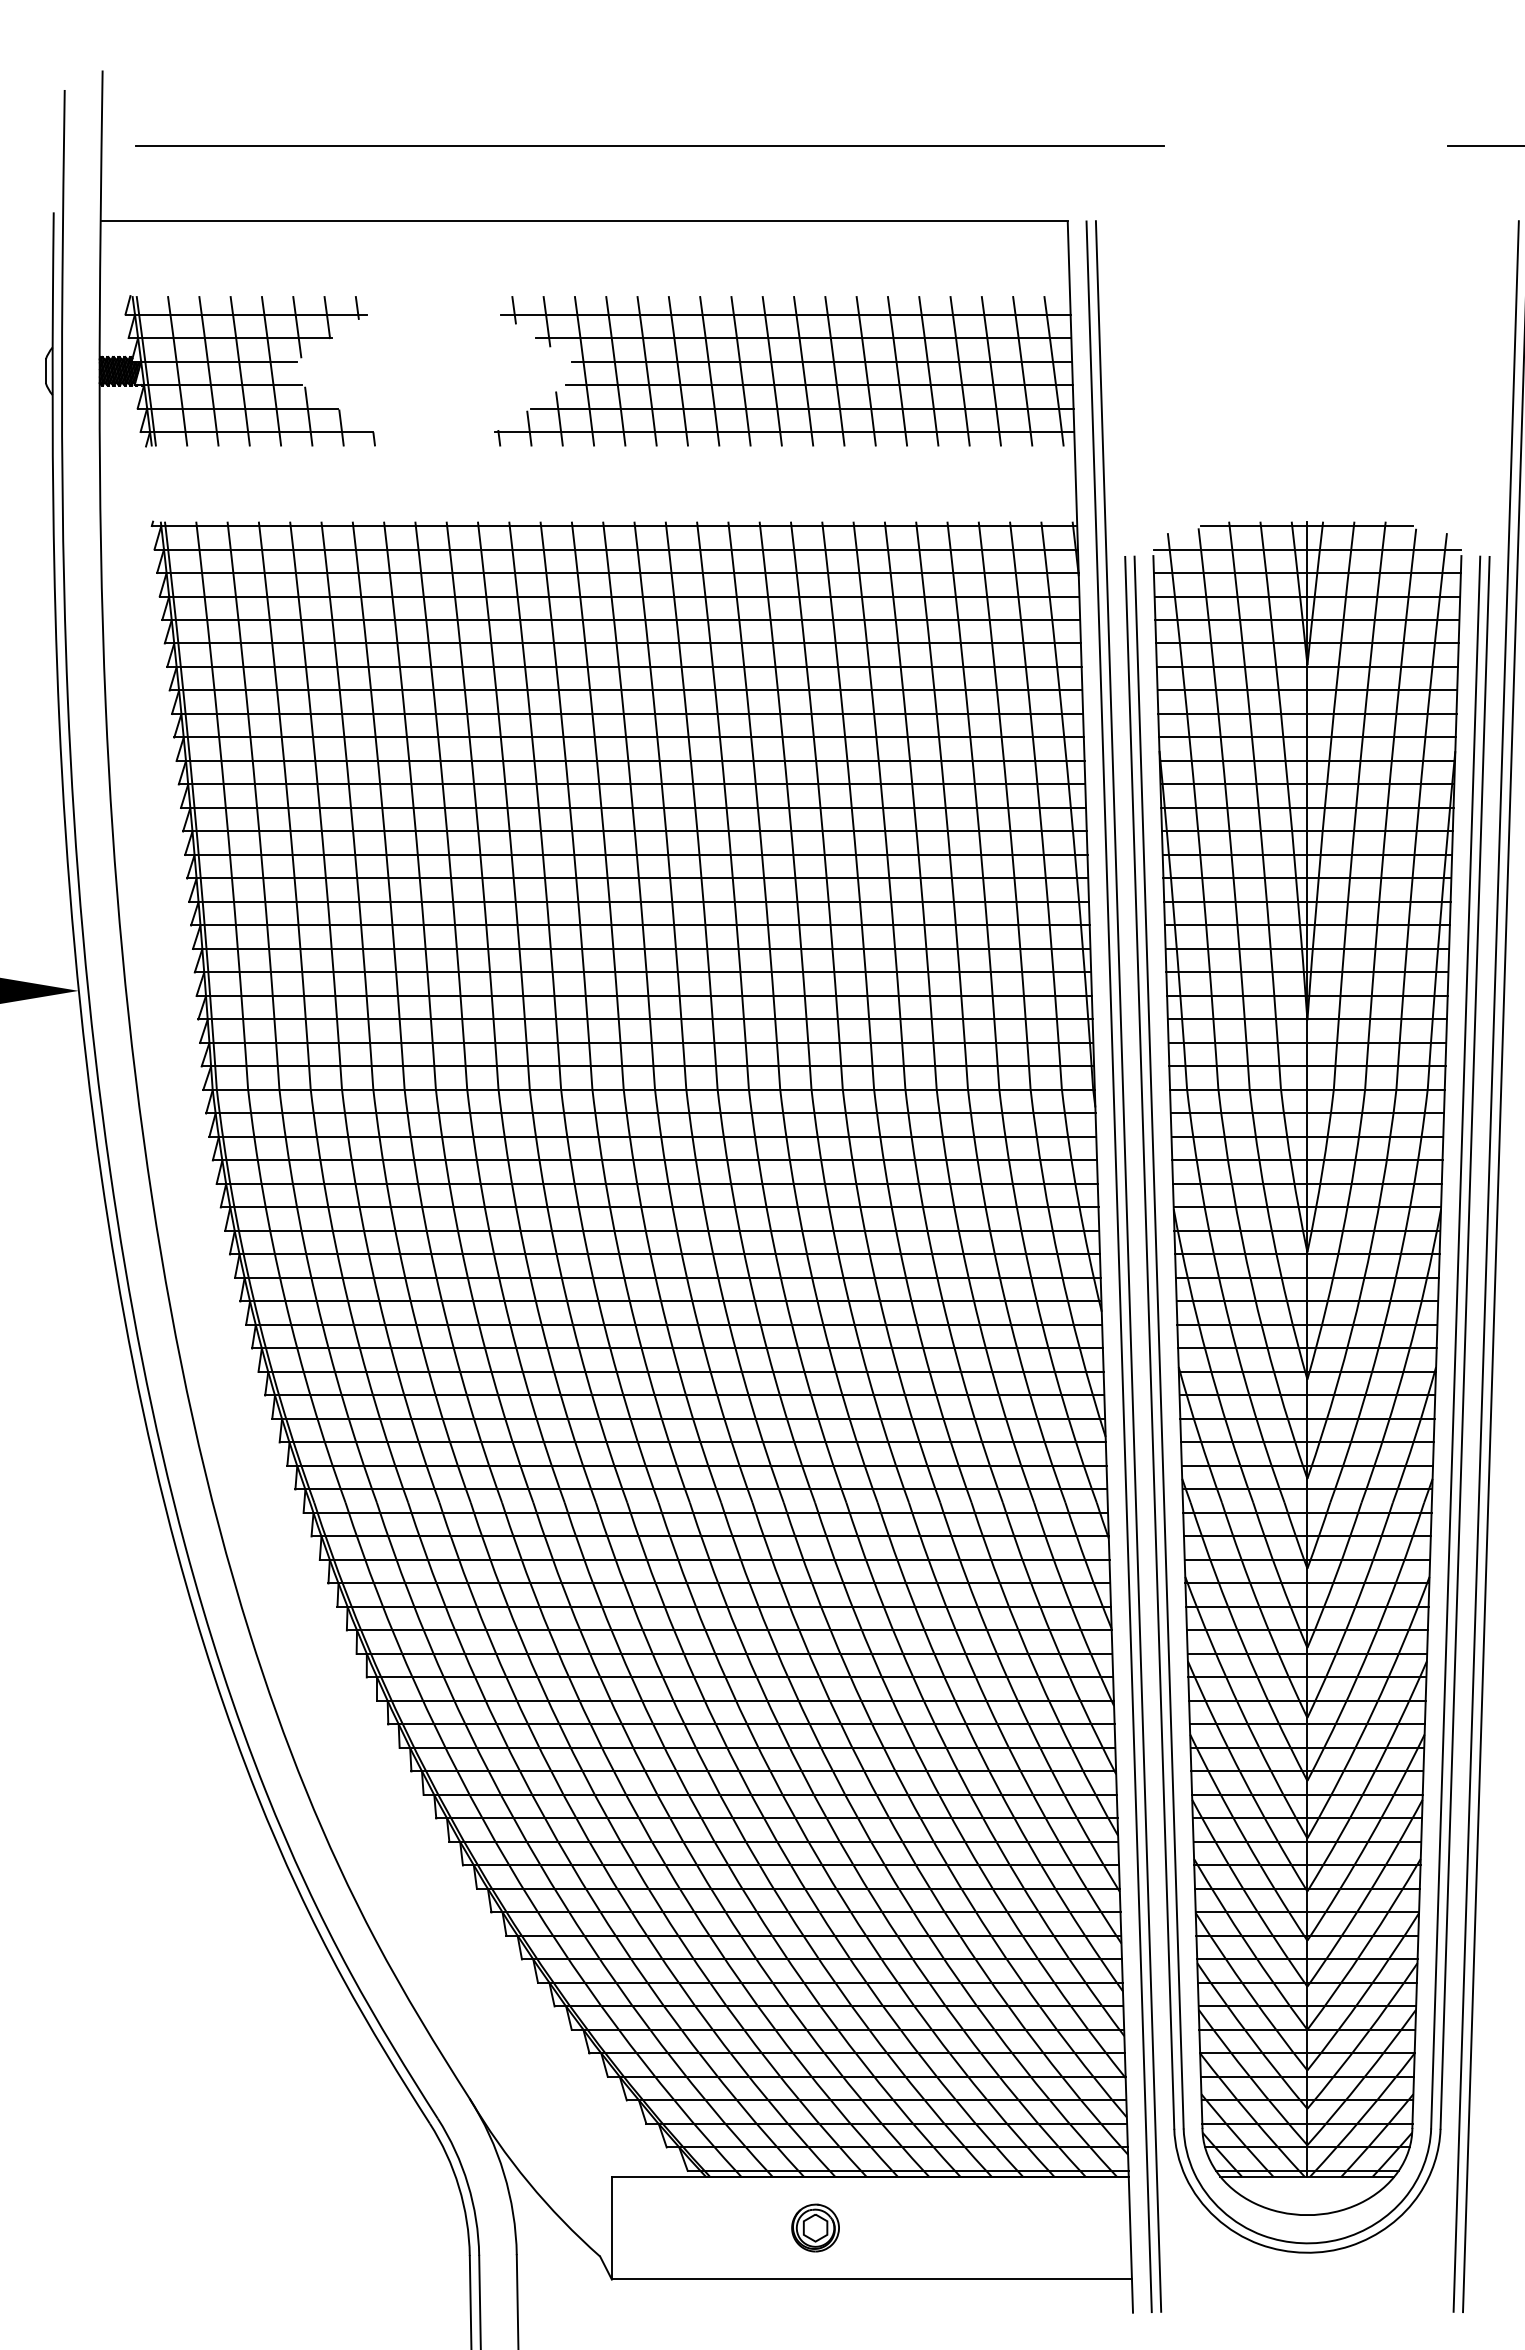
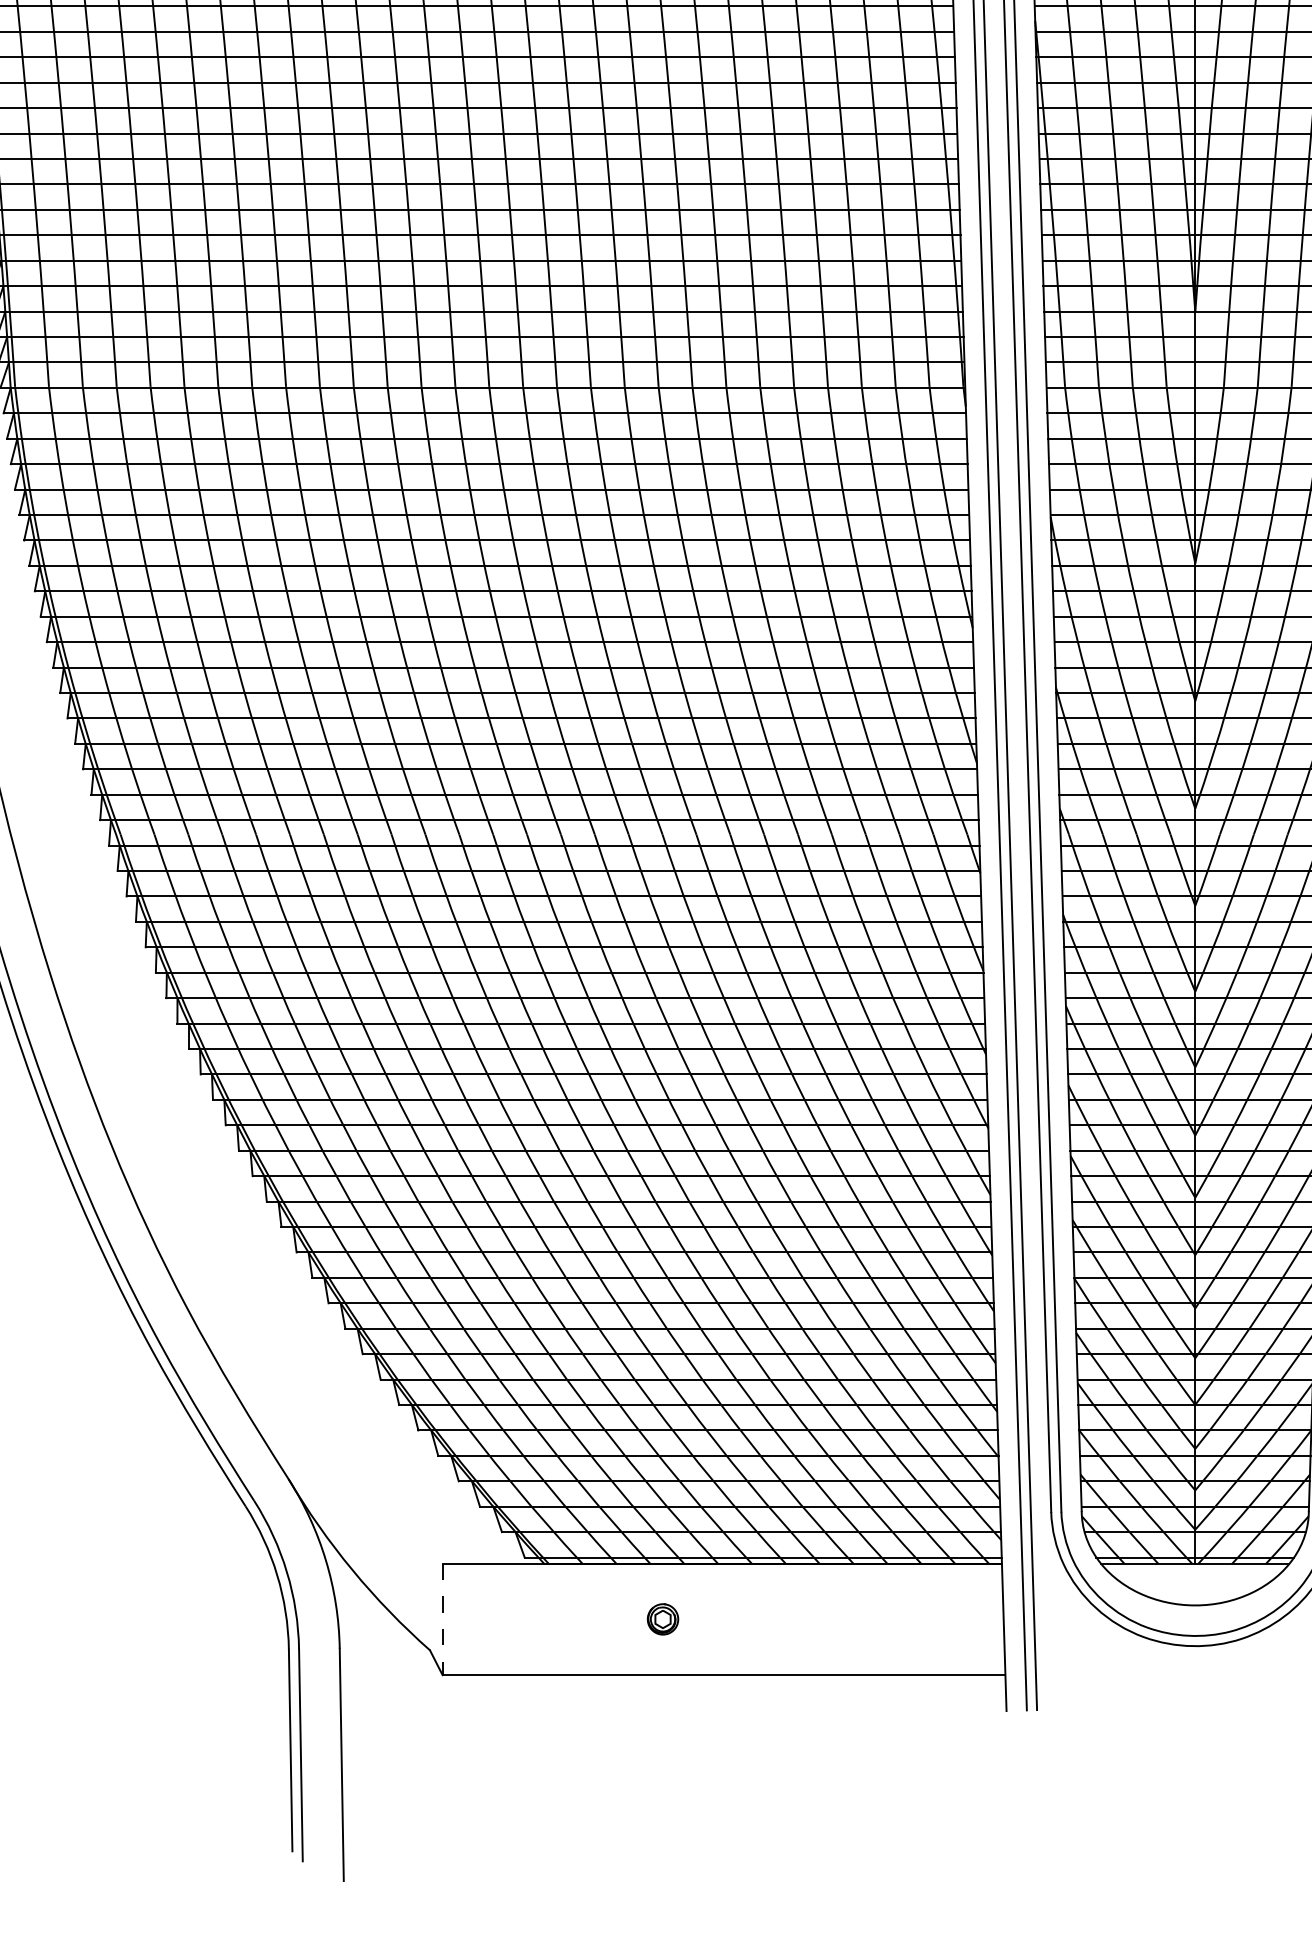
part: (815, 2227) -> (662, 1618), size x0.6
line: (611, 2228) -> (442, 1619), solid -> dashed

